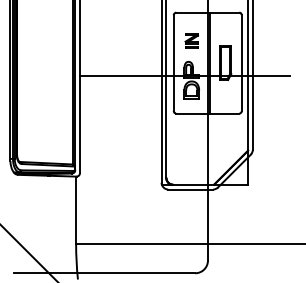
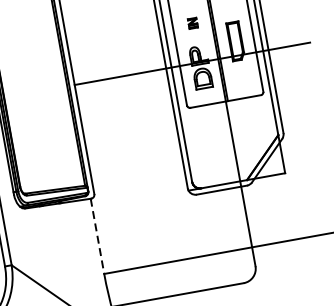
part: (191, 40) -> (192, 22), size x0.6
line: (76, 210) -> (97, 236), solid -> dashed

